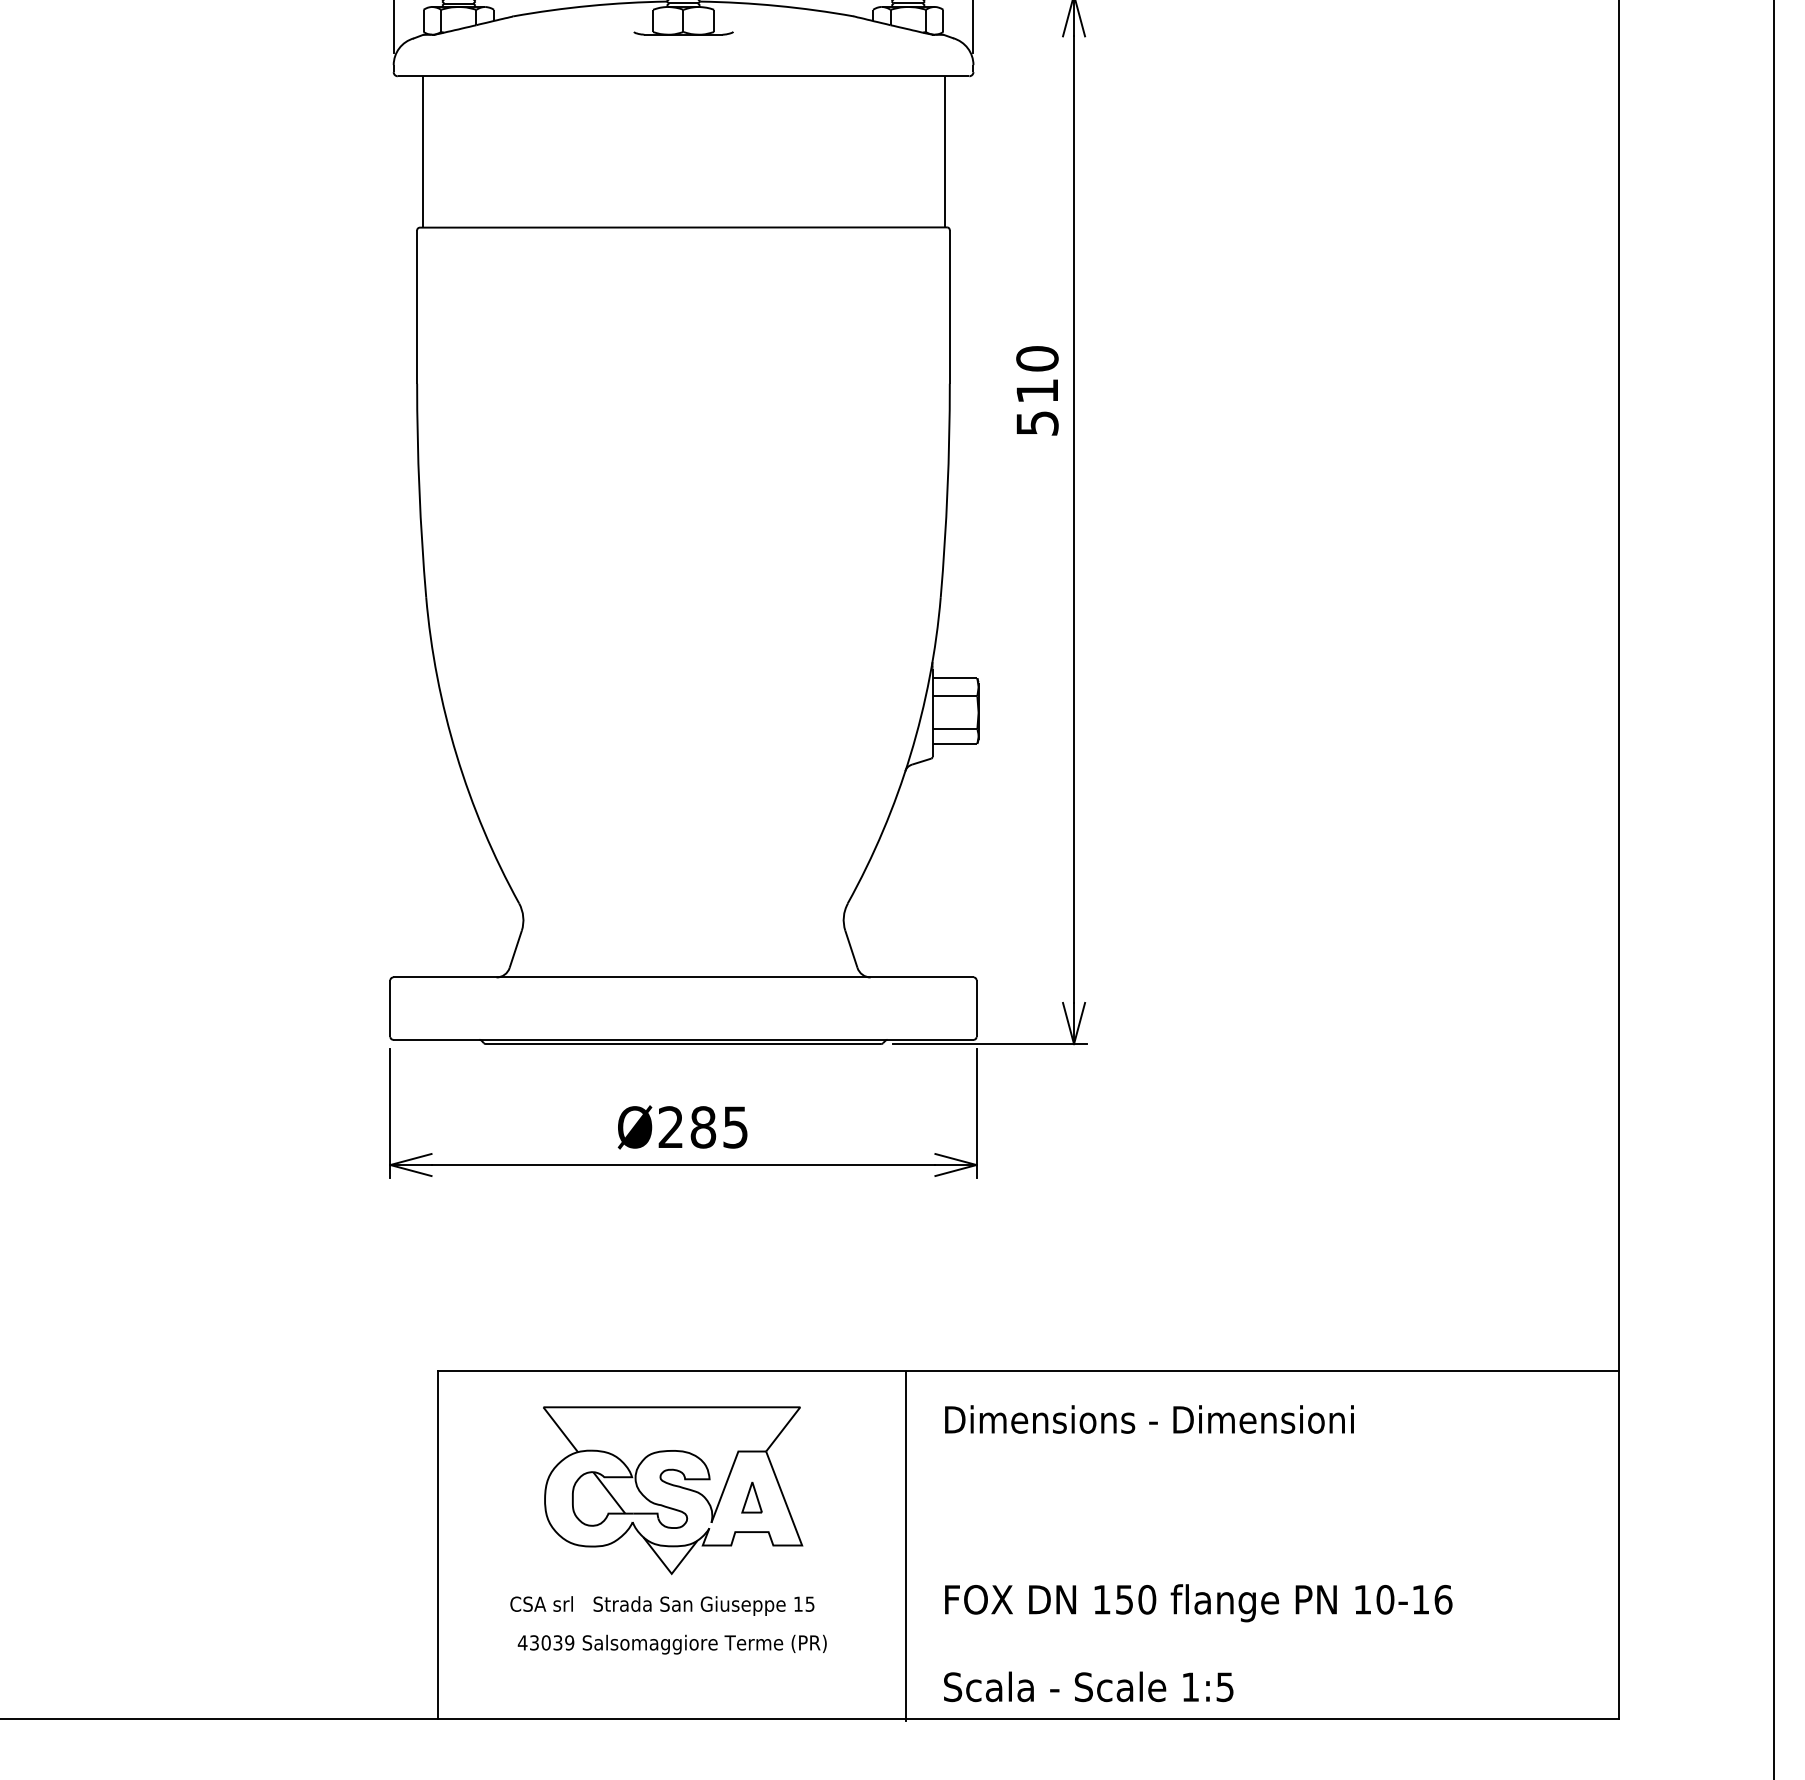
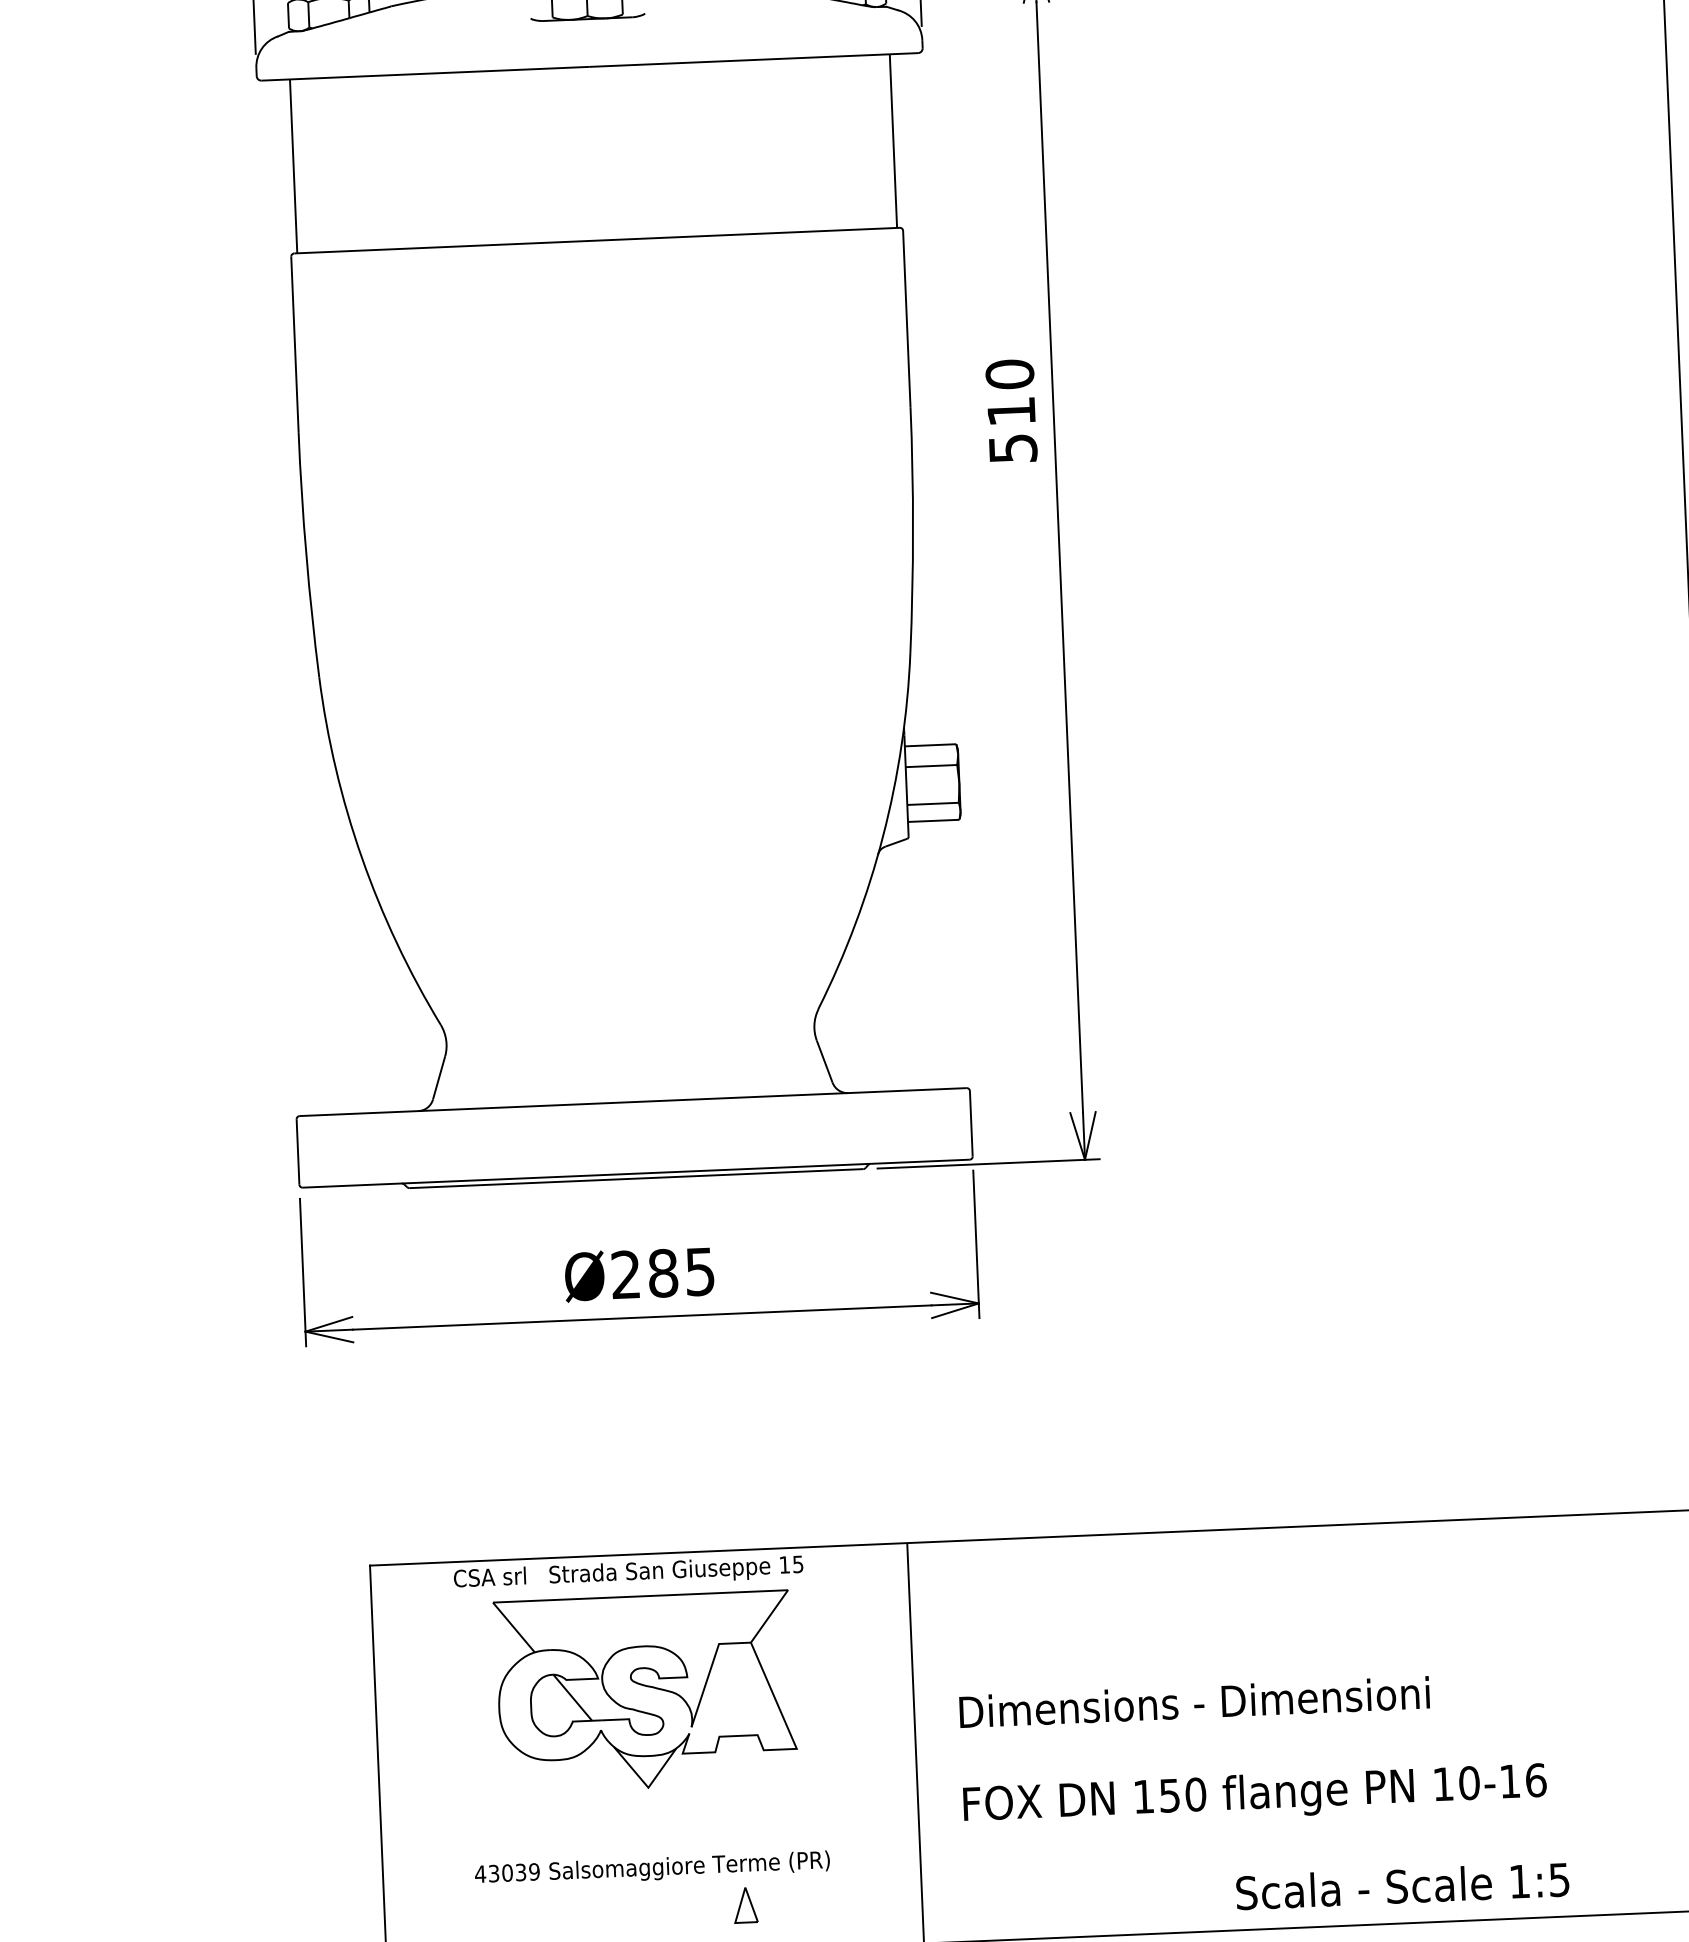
text: (1149, 1419) -> (1194, 1702), moved
part: (751, 1497) -> (745, 1905), moved
text: (662, 1605) -> (628, 1572), moved
text: (1088, 1686) -> (1402, 1885), moved

